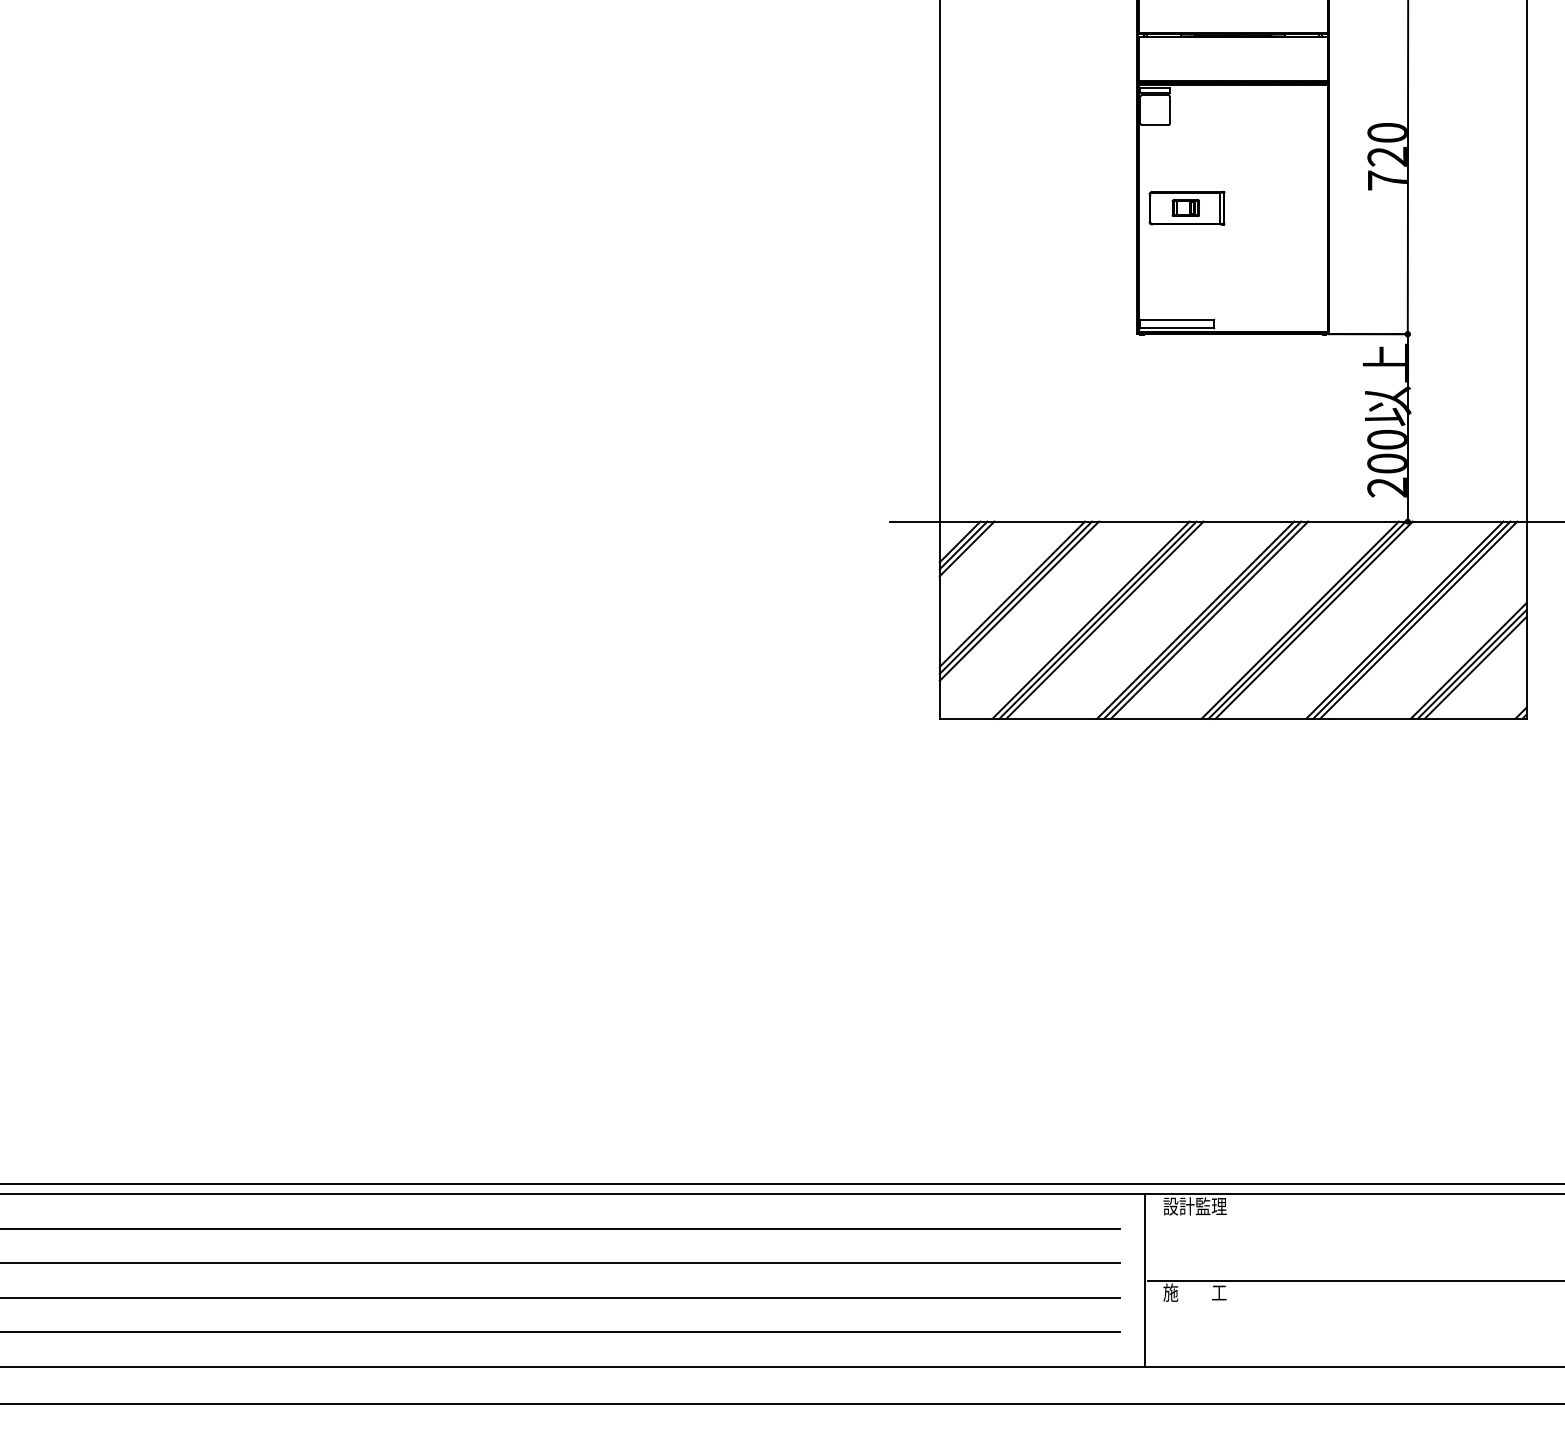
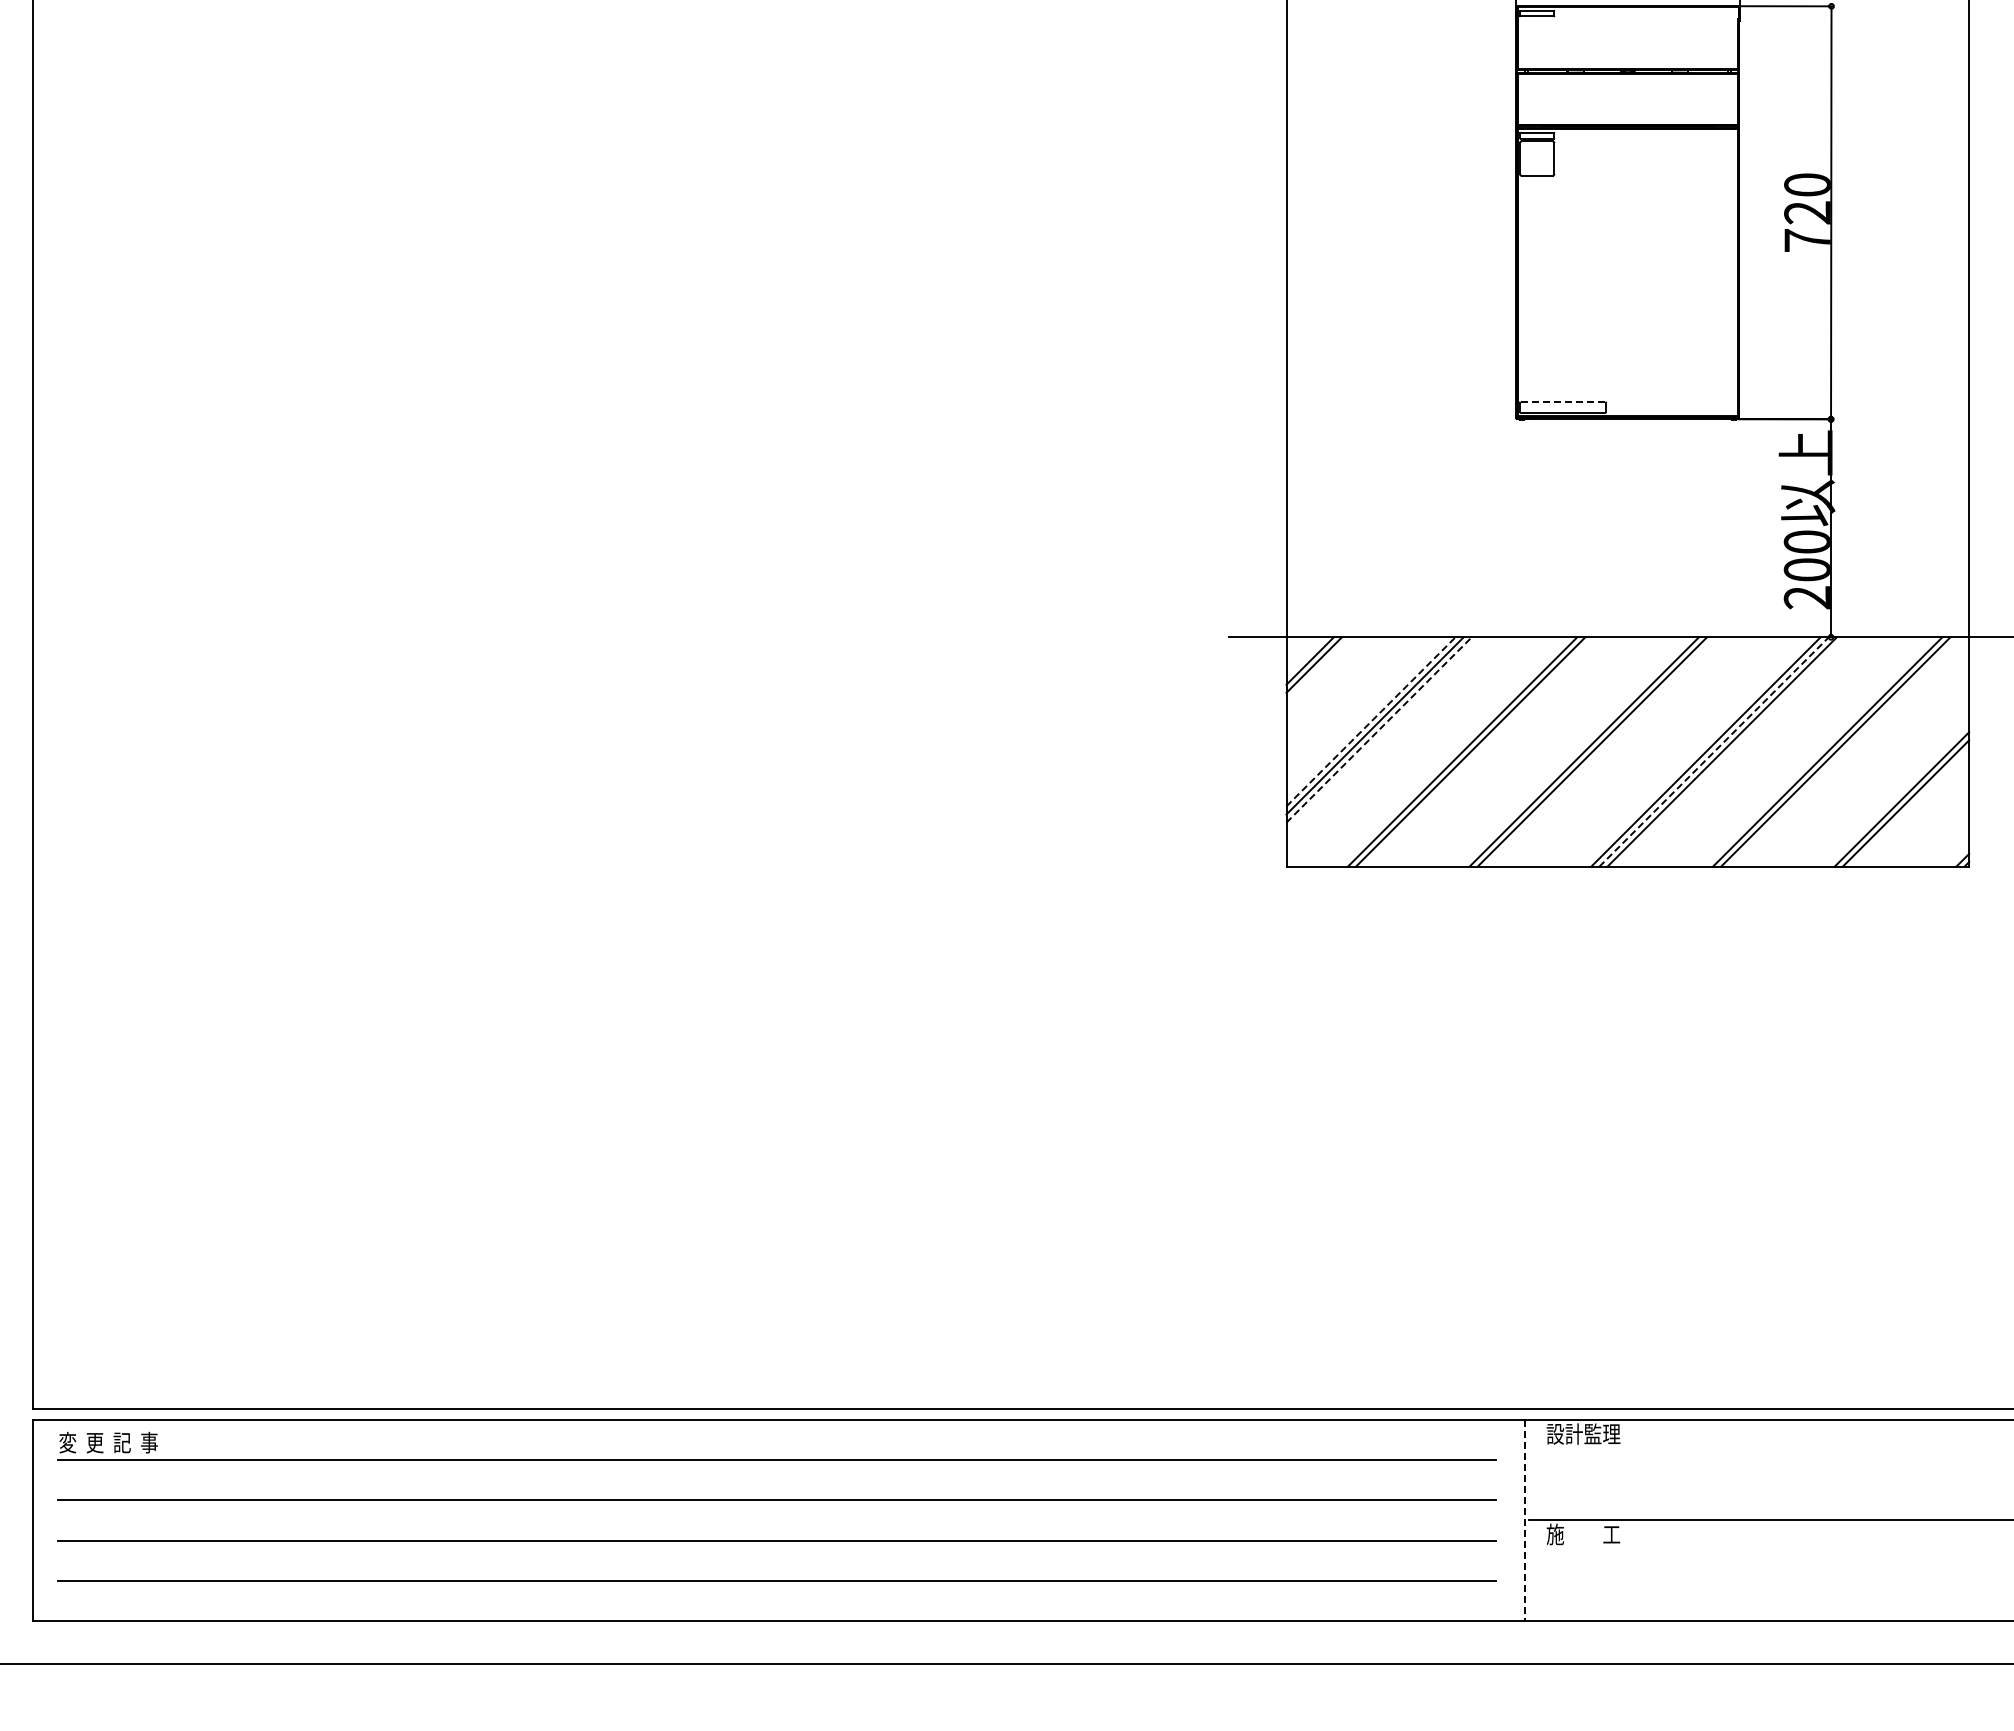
part: (1186, 208) -> (1573, 272), removed
line: (1176, 319) -> (1562, 402), solid -> dashed
line: (967, 548) -> (1318, 668), removed
line: (1012, 593) -> (1371, 721), solid -> dashed
line: (1019, 600) -> (1379, 729), solid -> dashed
line: (1104, 619) -> (1478, 751), removed
line: (1209, 619) -> (1600, 751), removed
line: (1307, 619) -> (1714, 751), solid -> dashed
line: (1418, 619) -> (1843, 751), removed
line: (1475, 667) -> (1909, 807), removed
line: (1144, 1280) -> (1524, 1520), solid -> dashed

